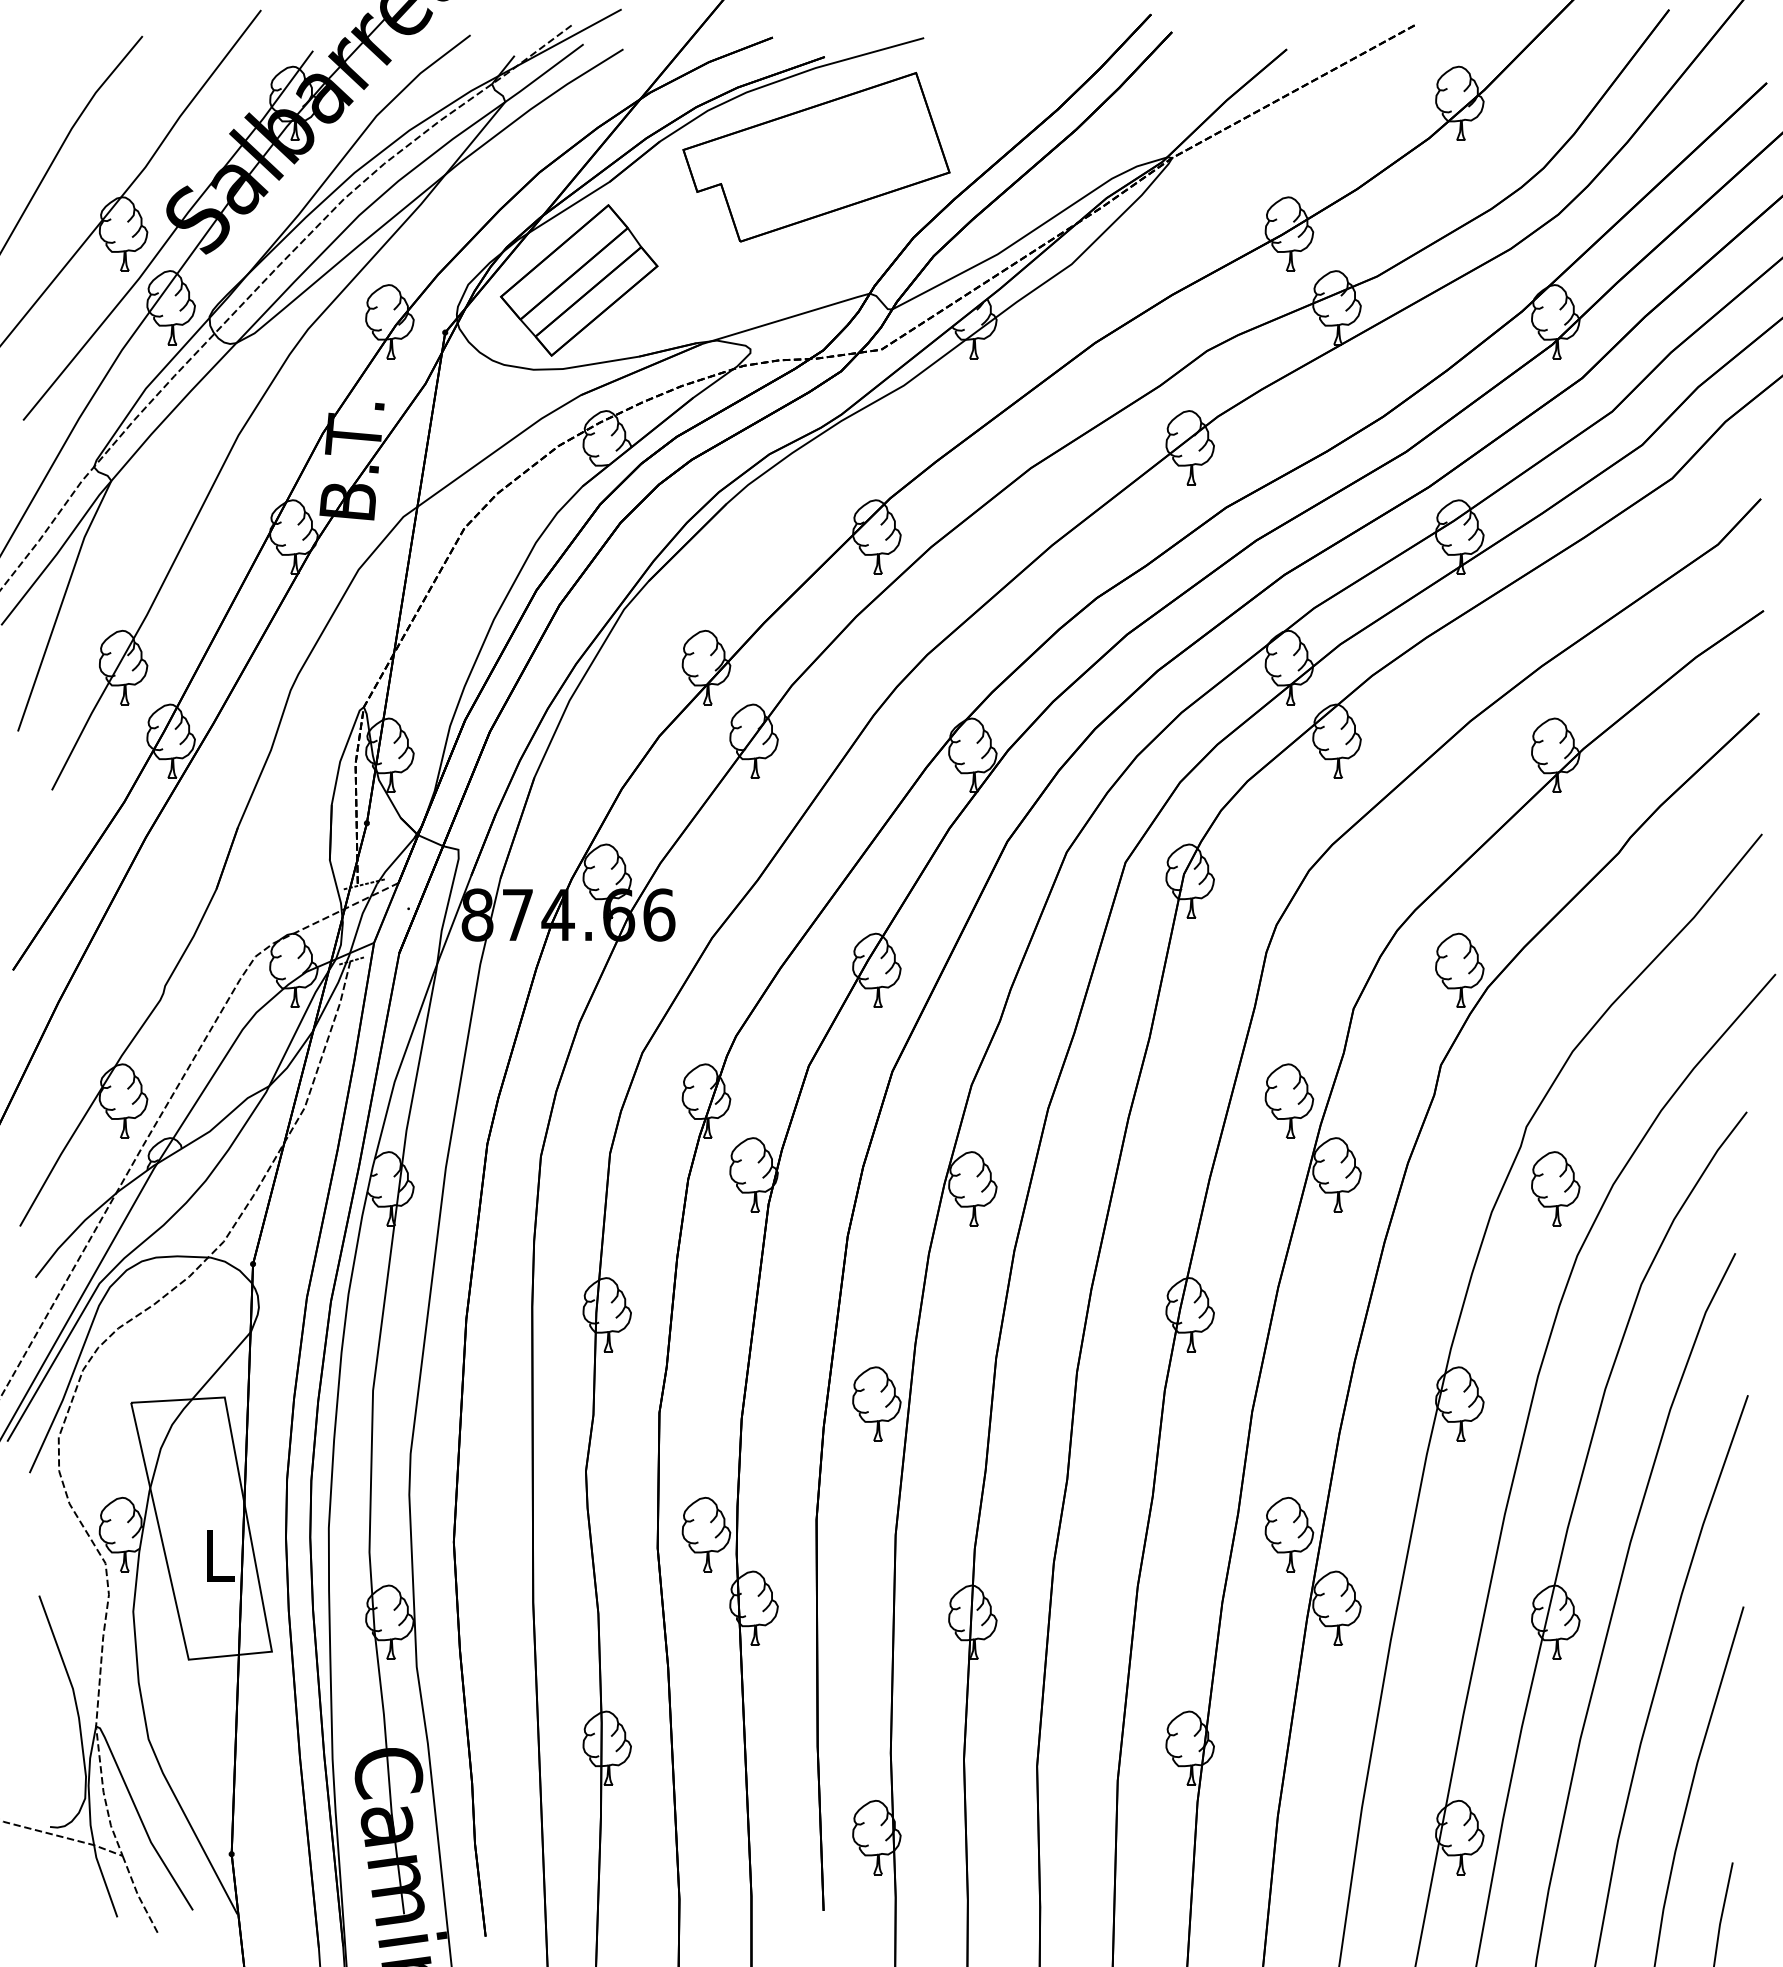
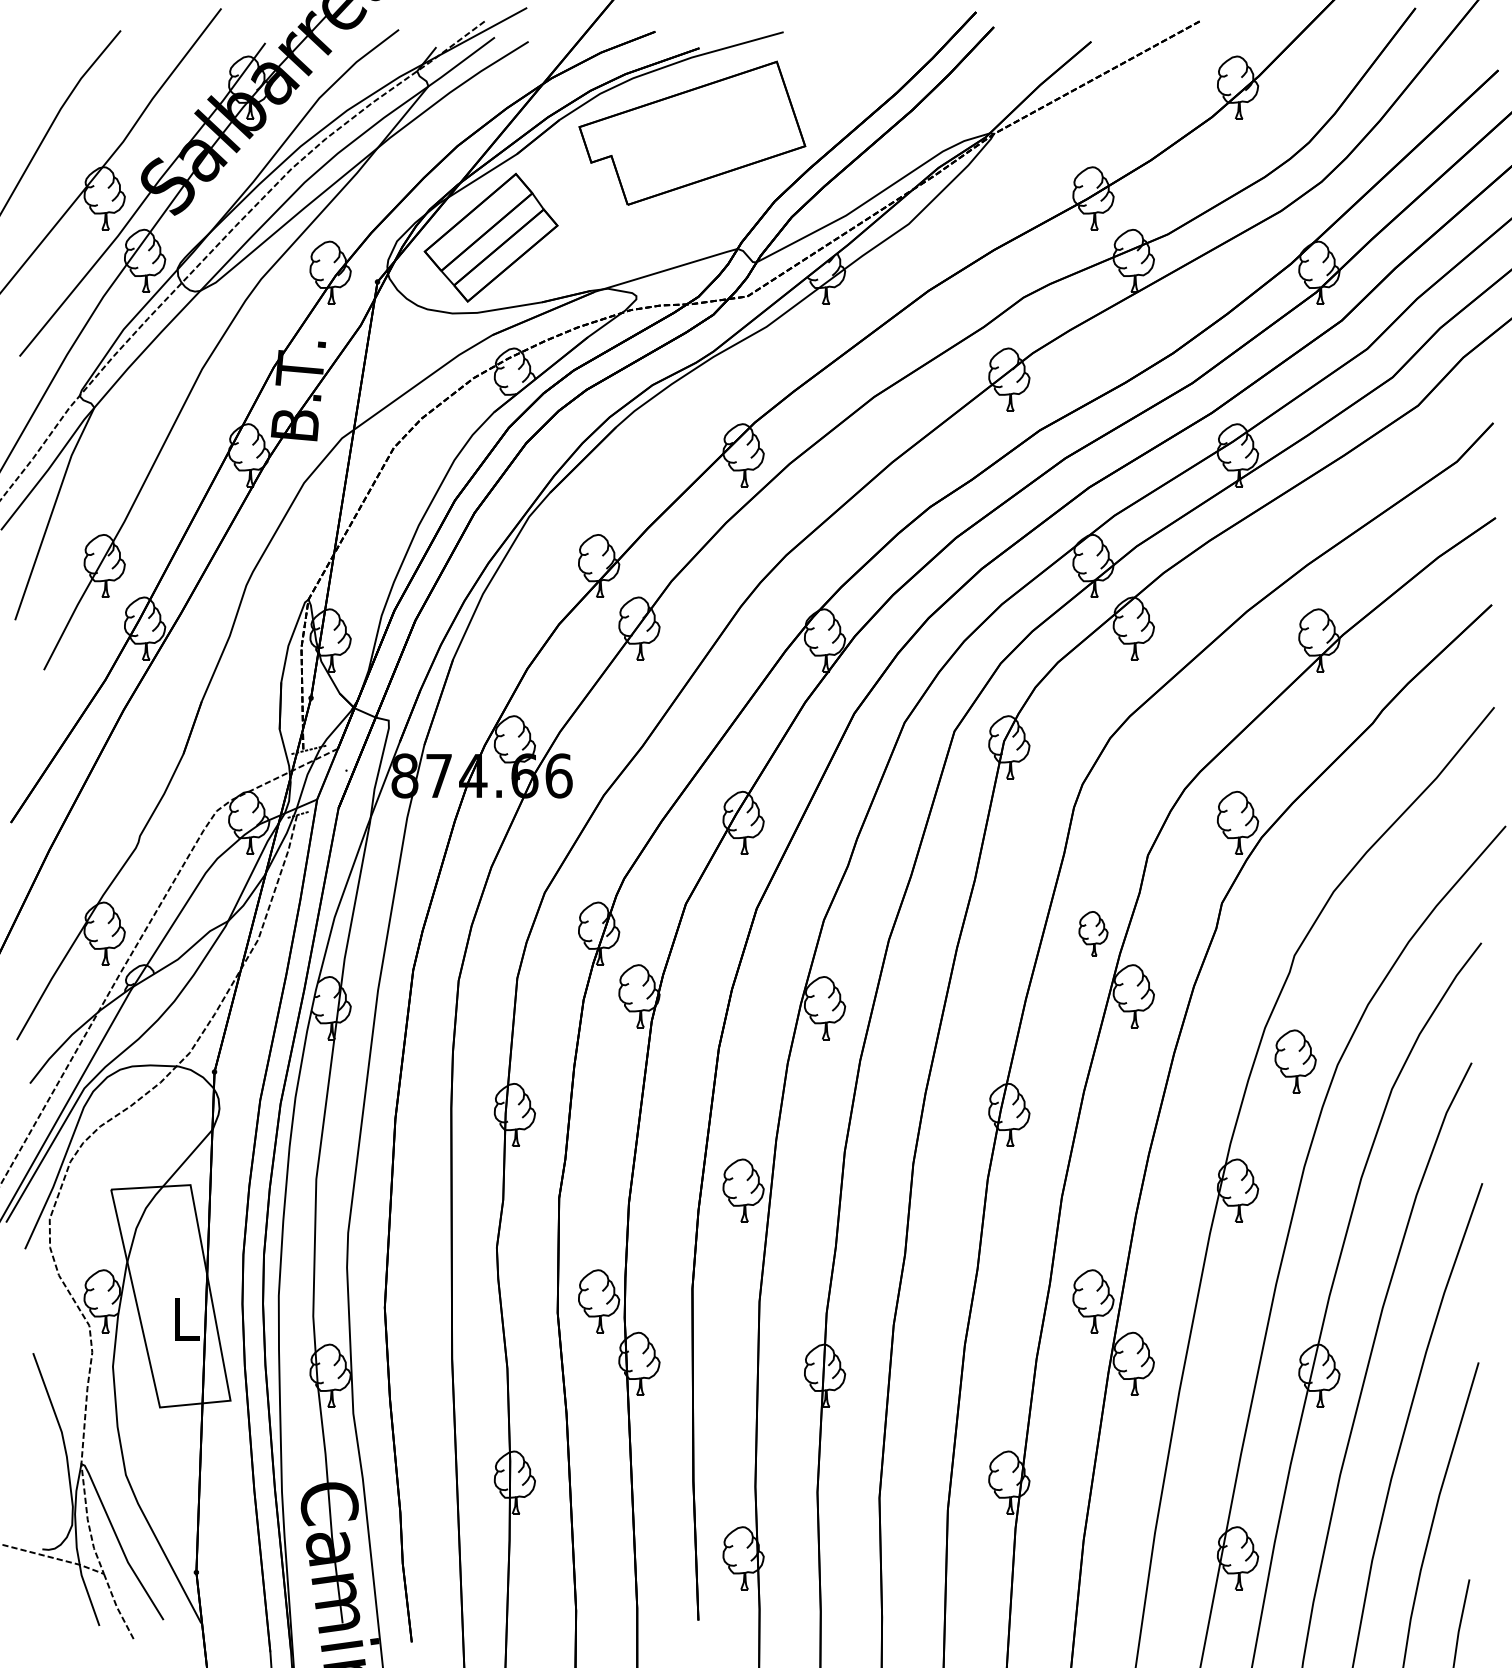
part: (1289, 1100) -> (1093, 933), size x0.7
part: (1555, 1188) -> (1295, 1061), moved

